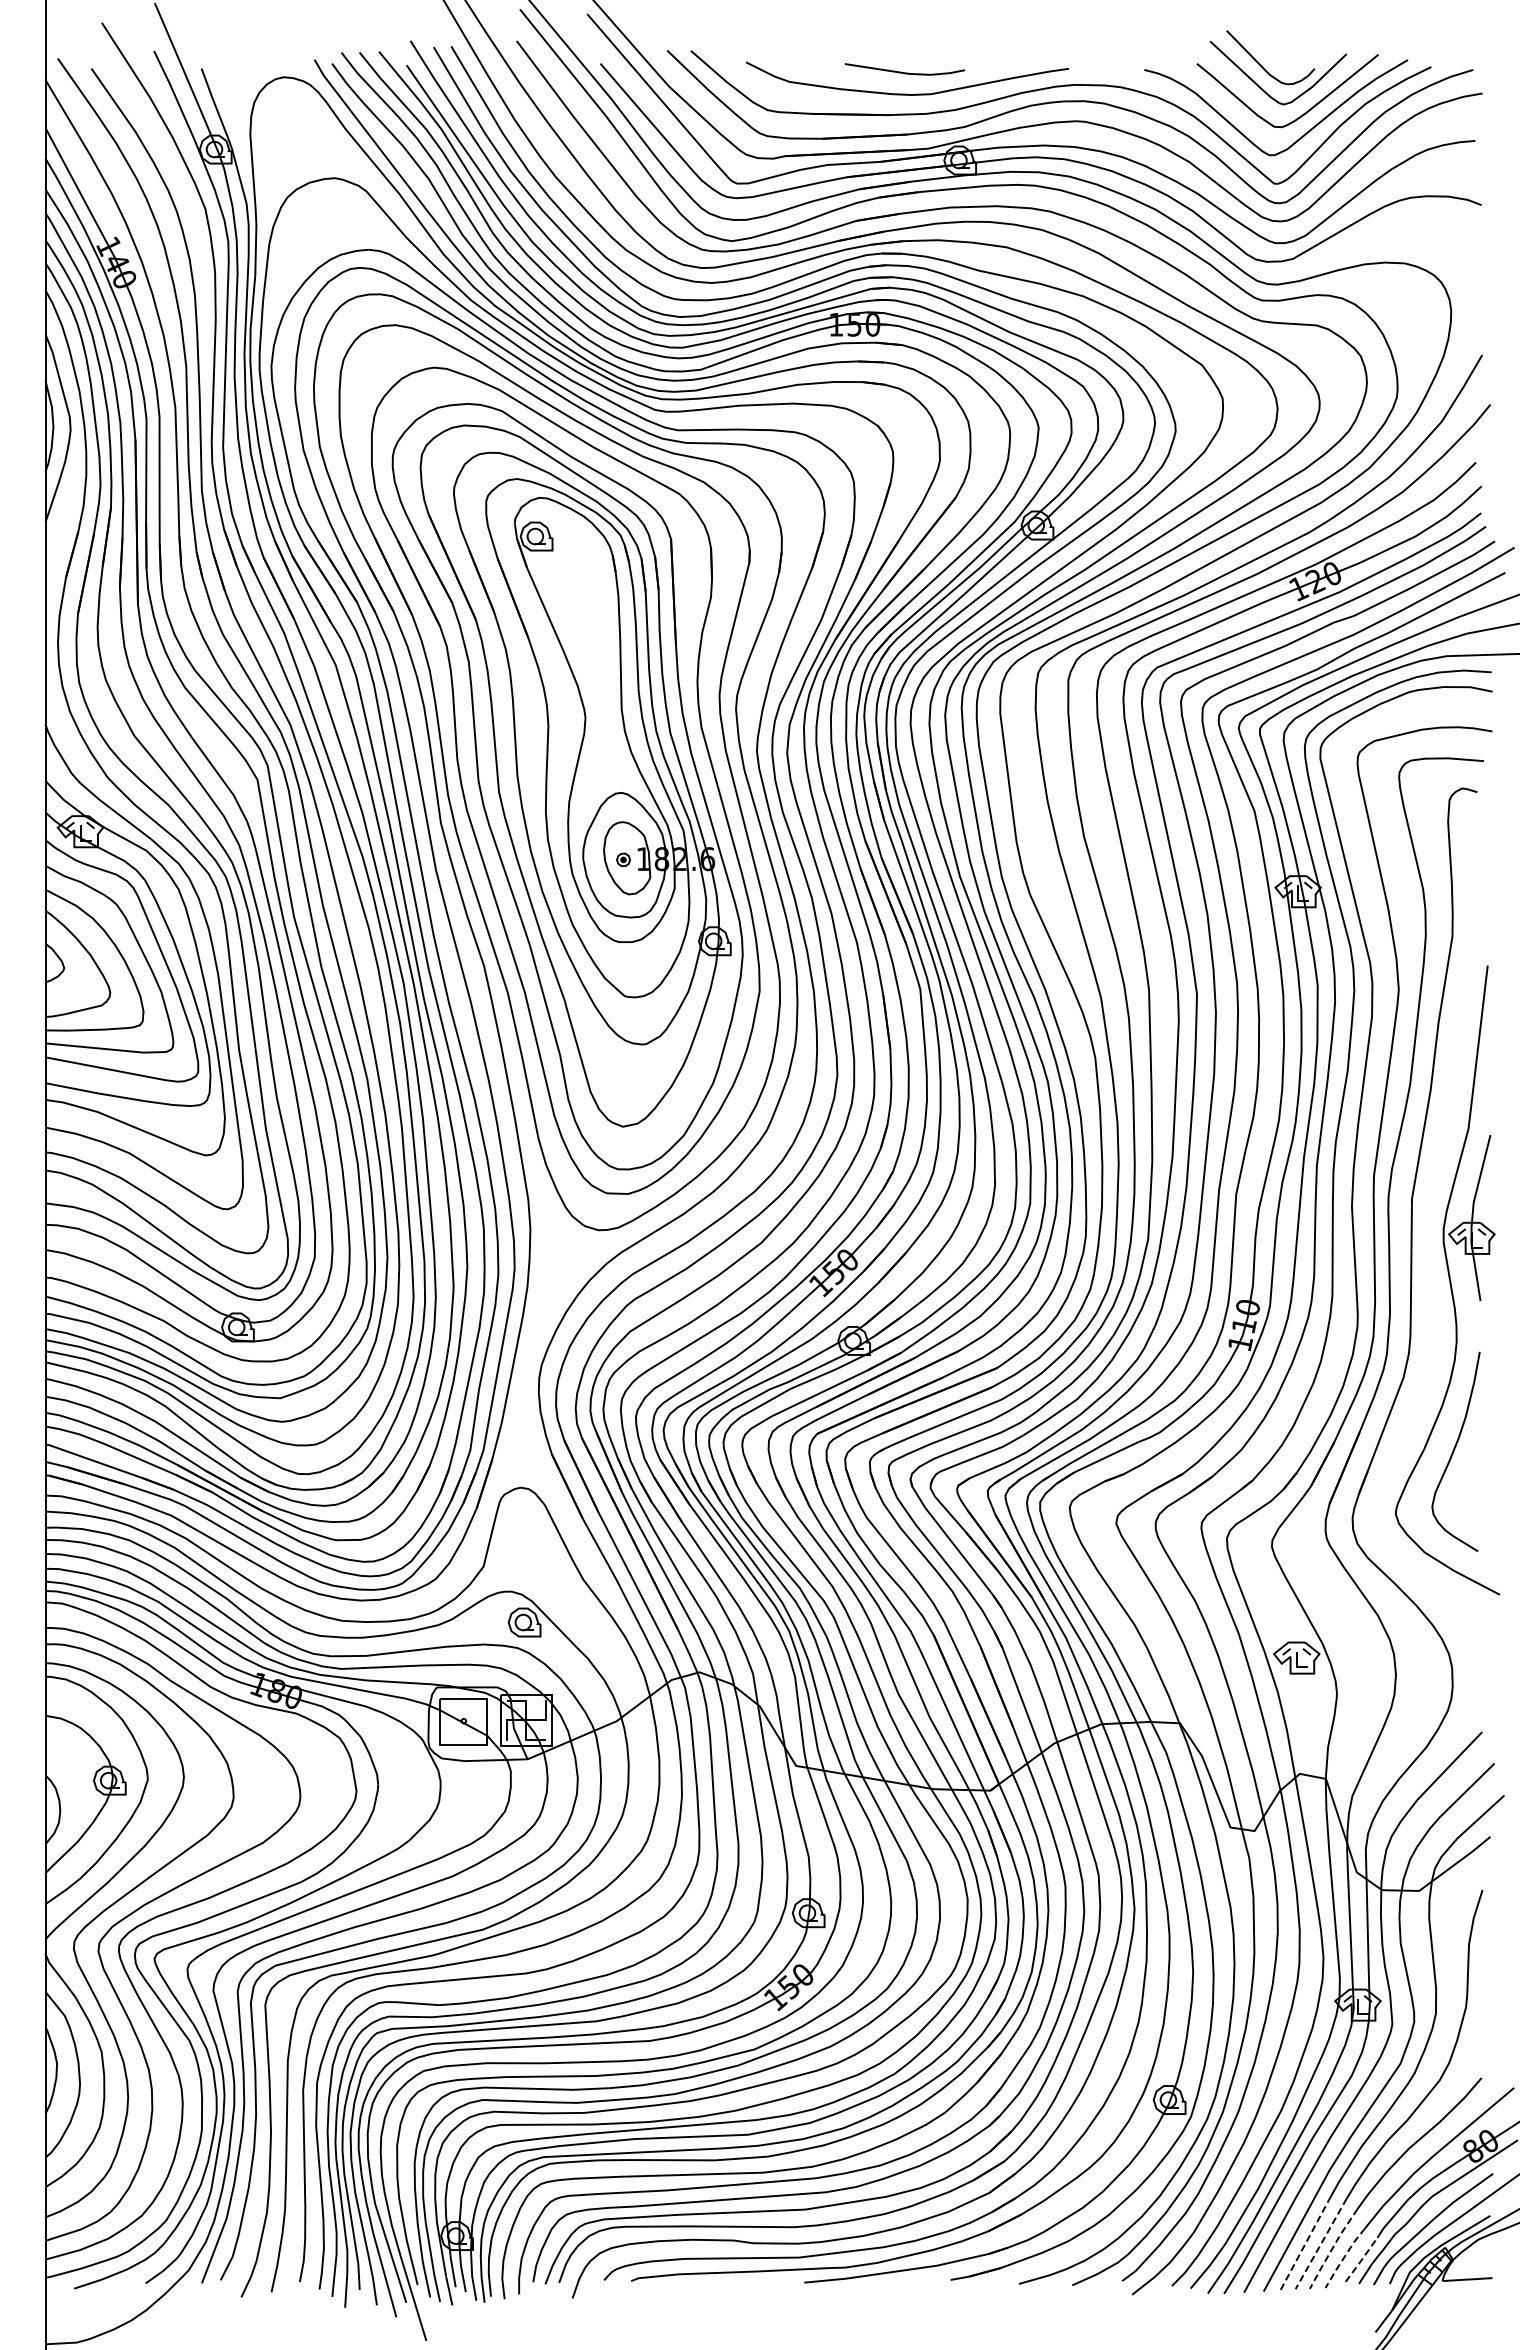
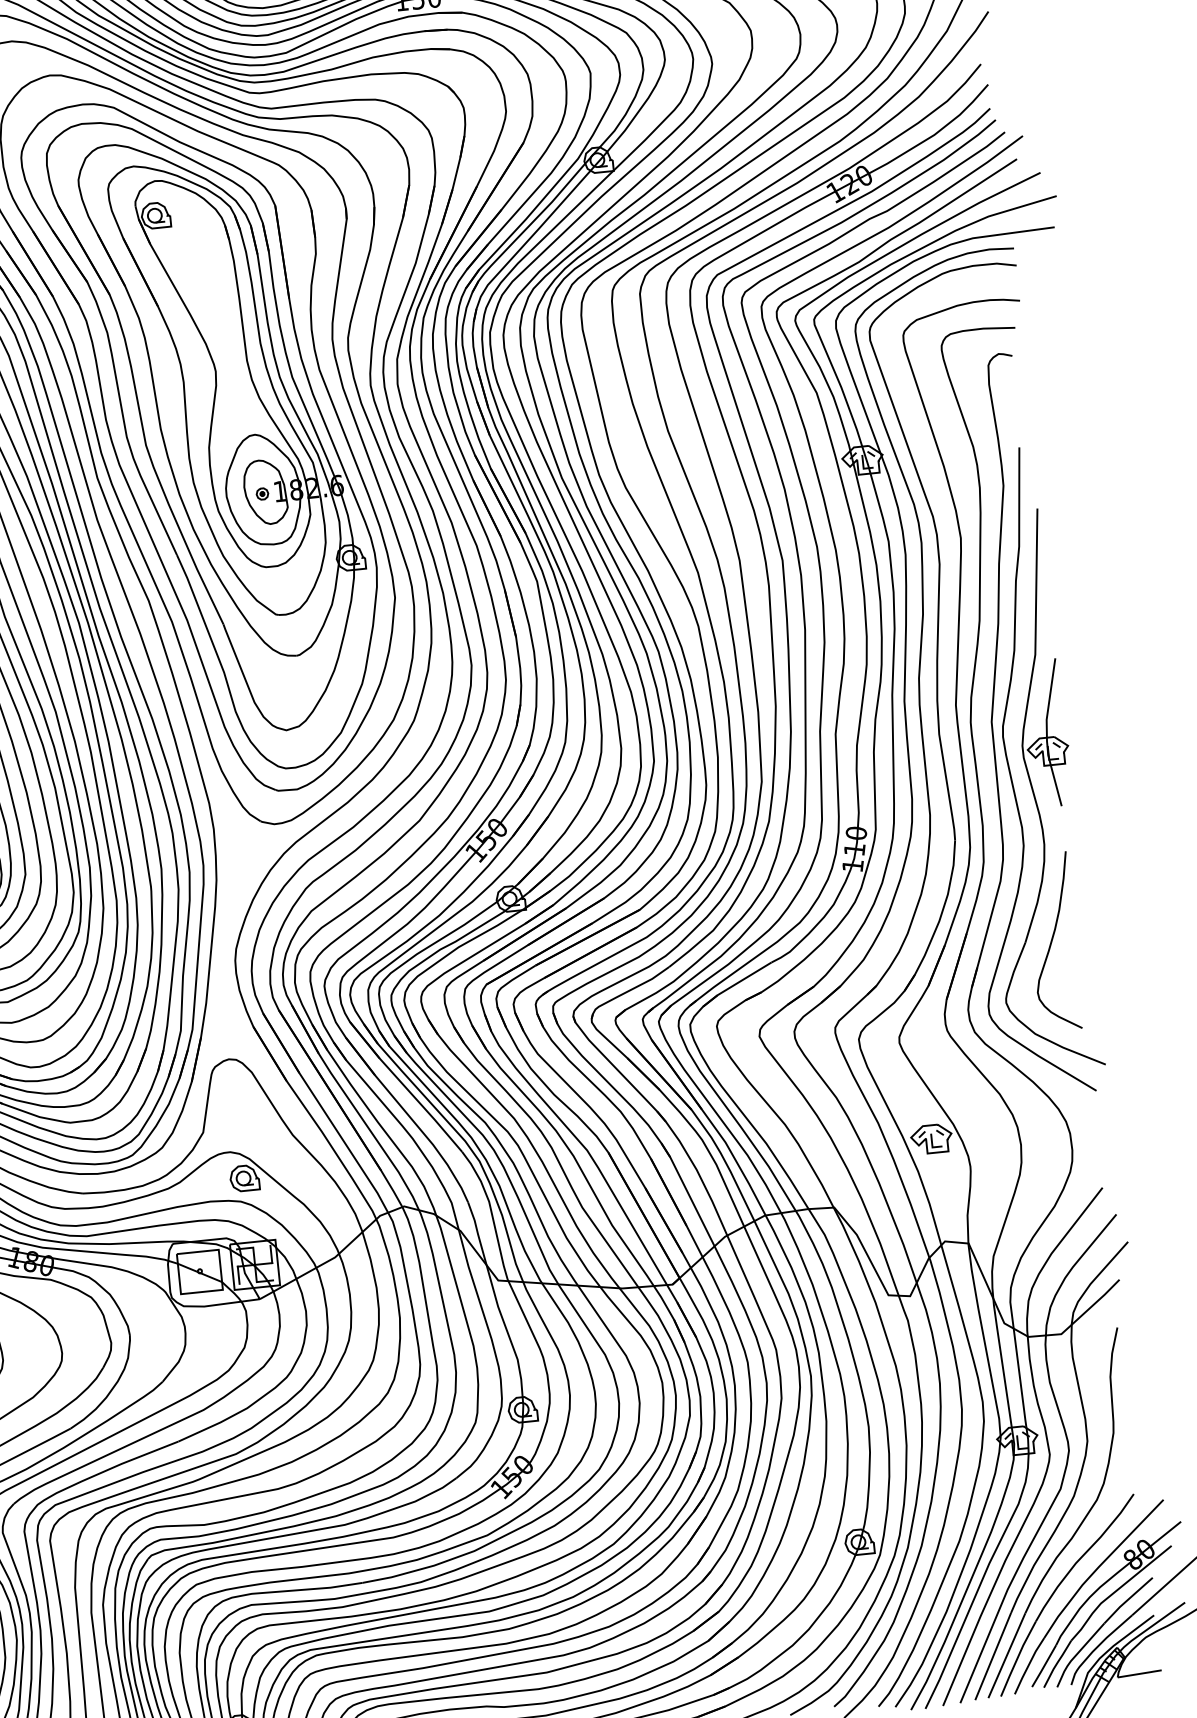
curve: (1427, 1259) -> (1010, 774), added
line: (1305, 2243) -> (992, 1656), dashed -> solid
line: (1321, 2243) -> (1007, 1655), dashed -> solid
line: (1332, 2248) -> (1017, 1658), dashed -> solid
line: (1343, 2258) -> (1027, 1666), dashed -> solid
line: (1361, 2260) -> (1044, 1666), dashed -> solid

